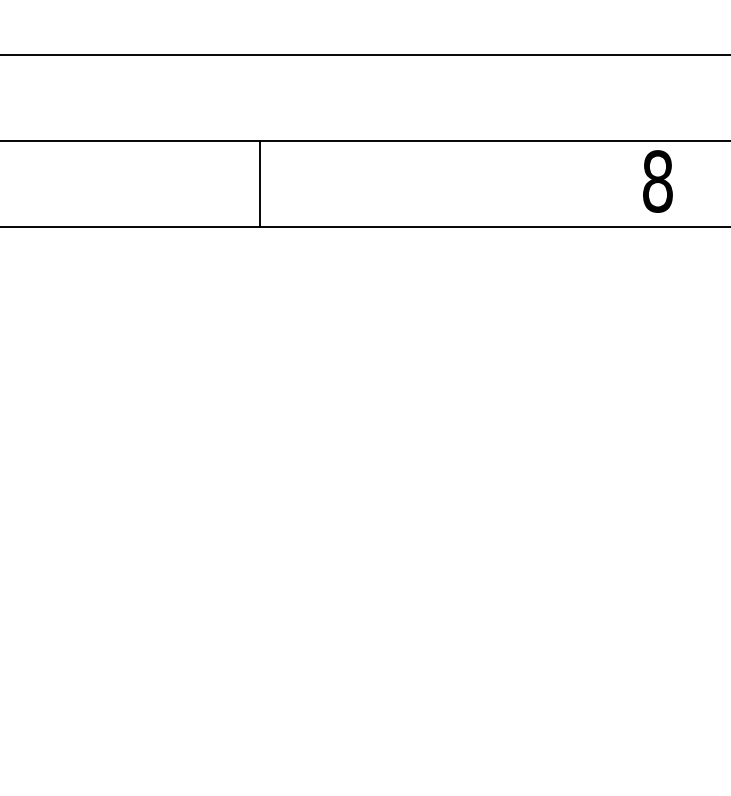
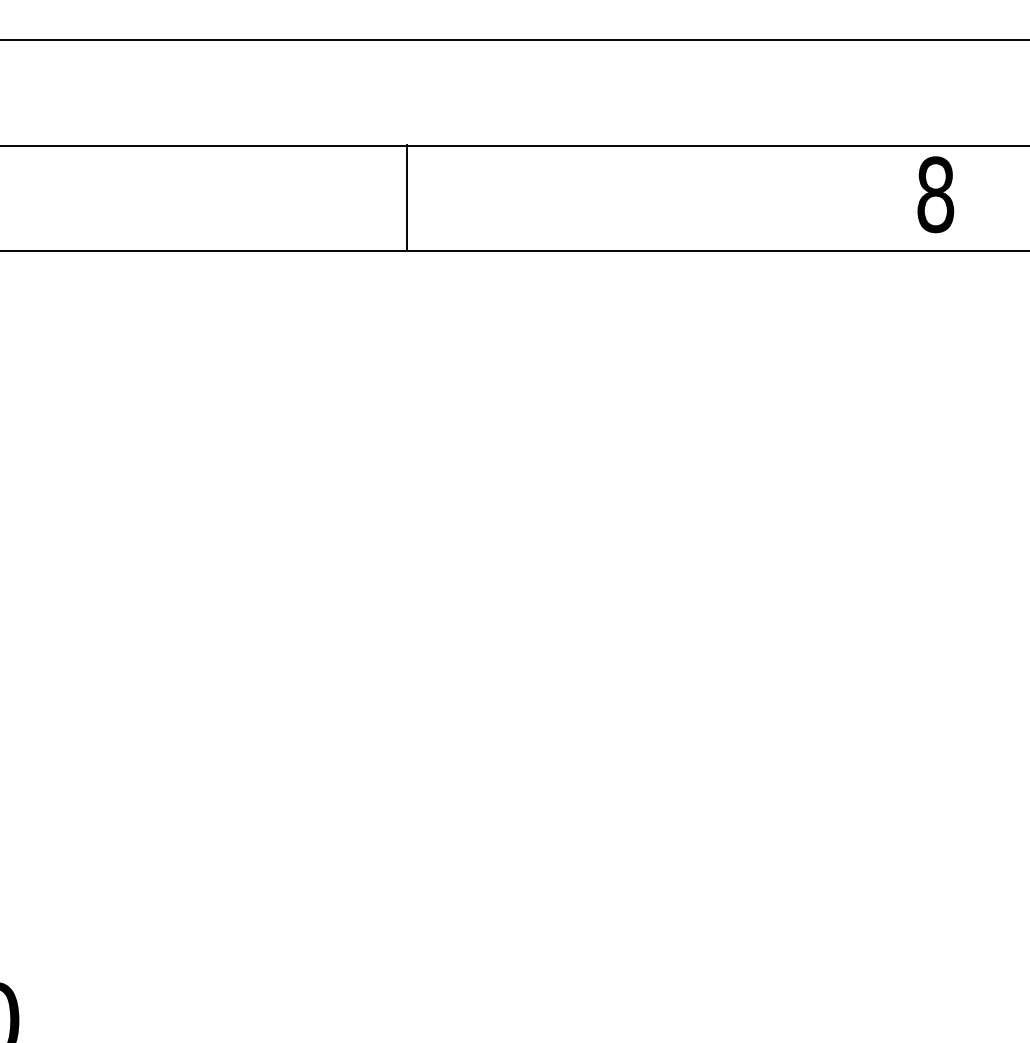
line: (260, 183) -> (406, 197), moved

